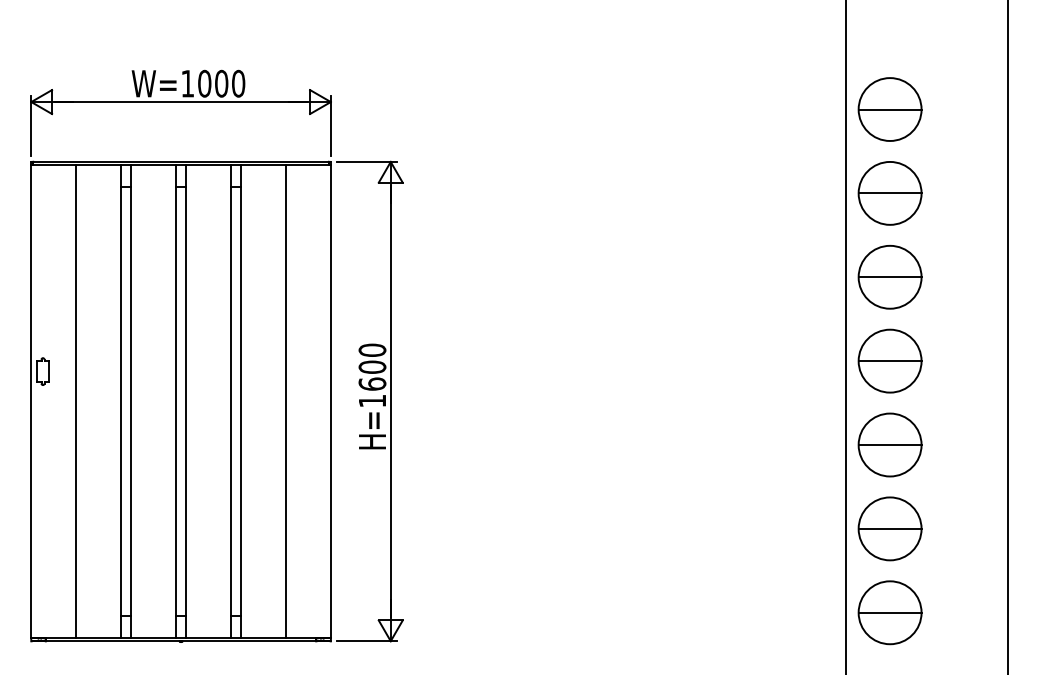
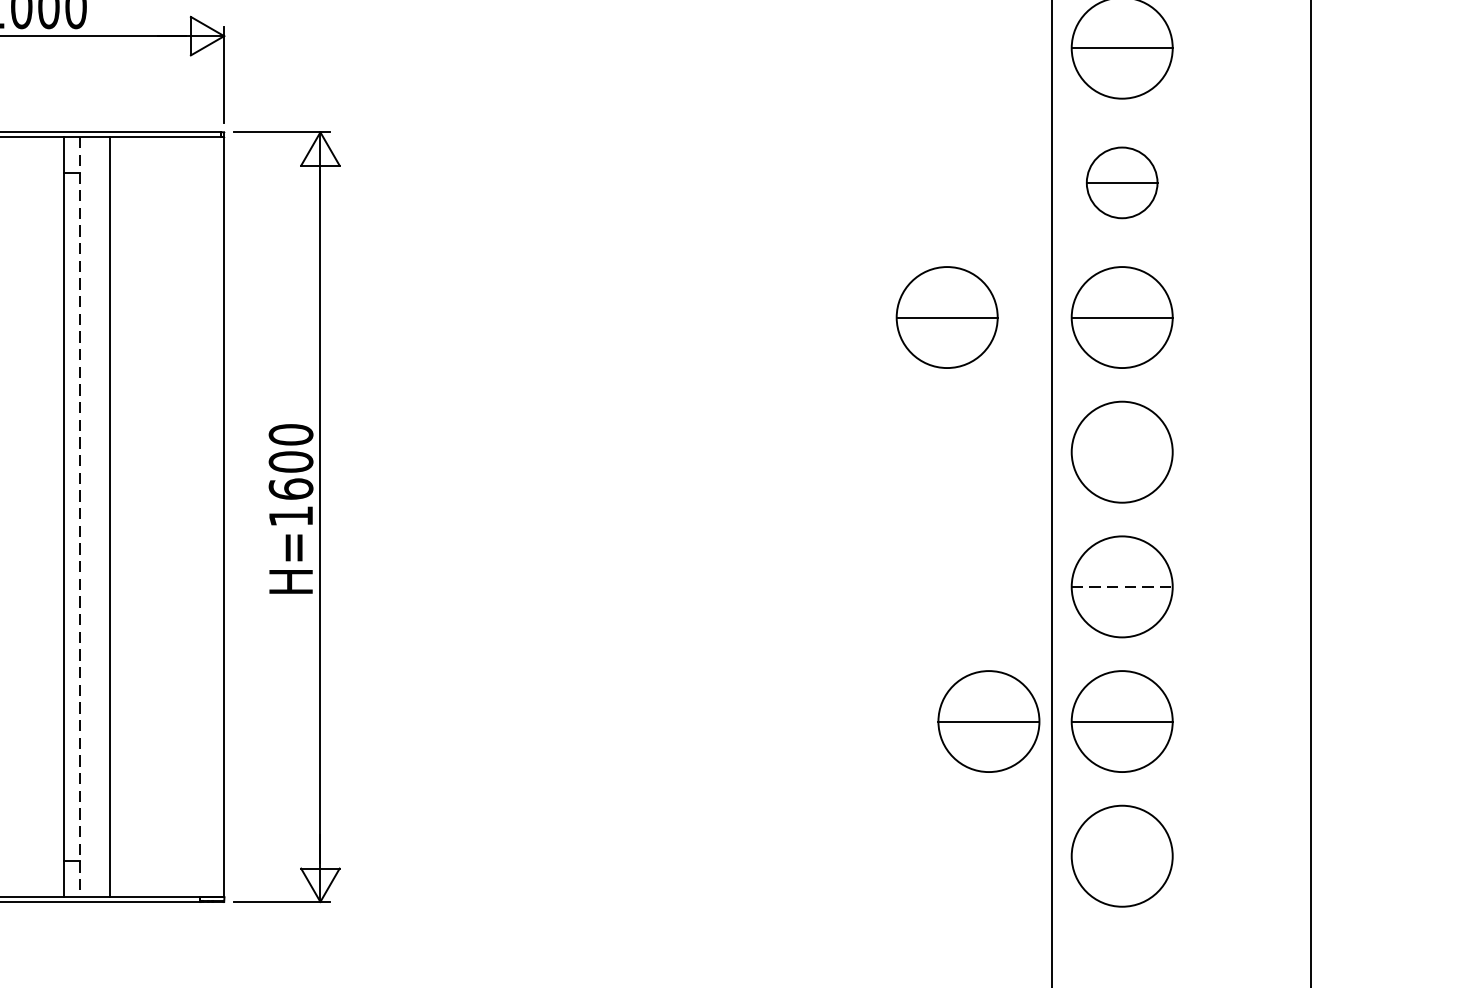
part: (889, 193) -> (1121, 183), size x0.7
part: (780, 277) -> (946, 317), added
line: (889, 361) -> (1121, 452), removed
line: (241, 401) -> (80, 516), solid -> dashed
line: (285, 401) -> (109, 516), moved
line: (890, 445) -> (1122, 587), solid -> dashed
part: (806, 528) -> (987, 720), added
line: (889, 612) -> (1121, 855), removed

